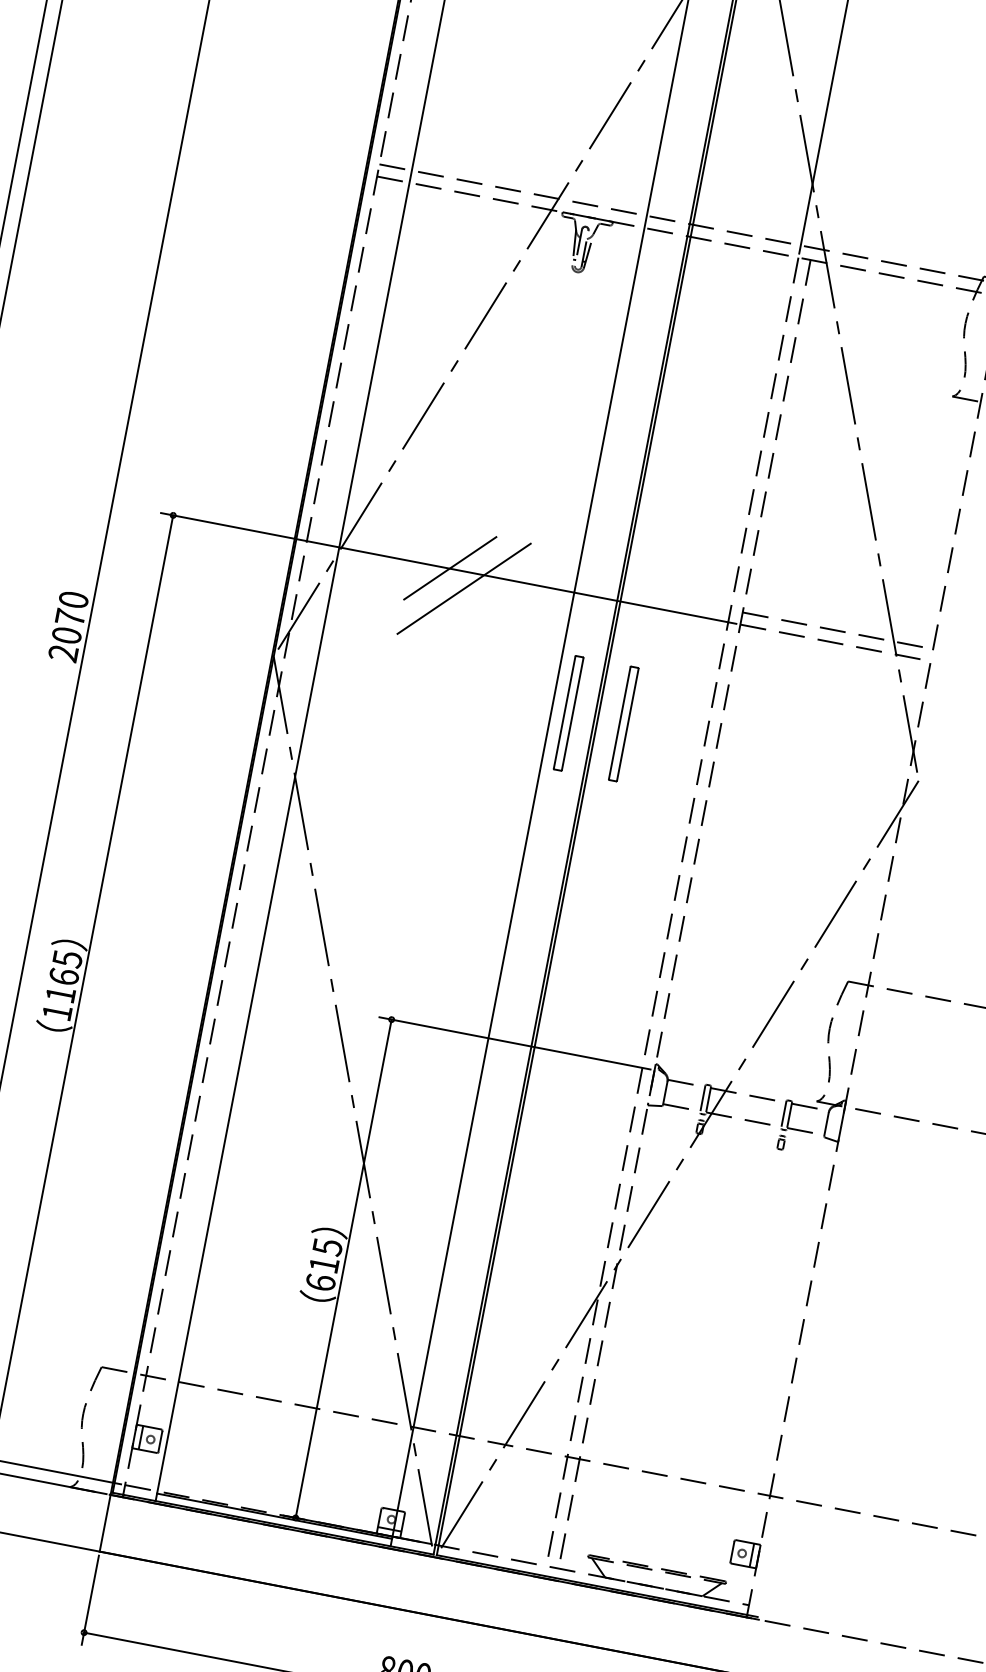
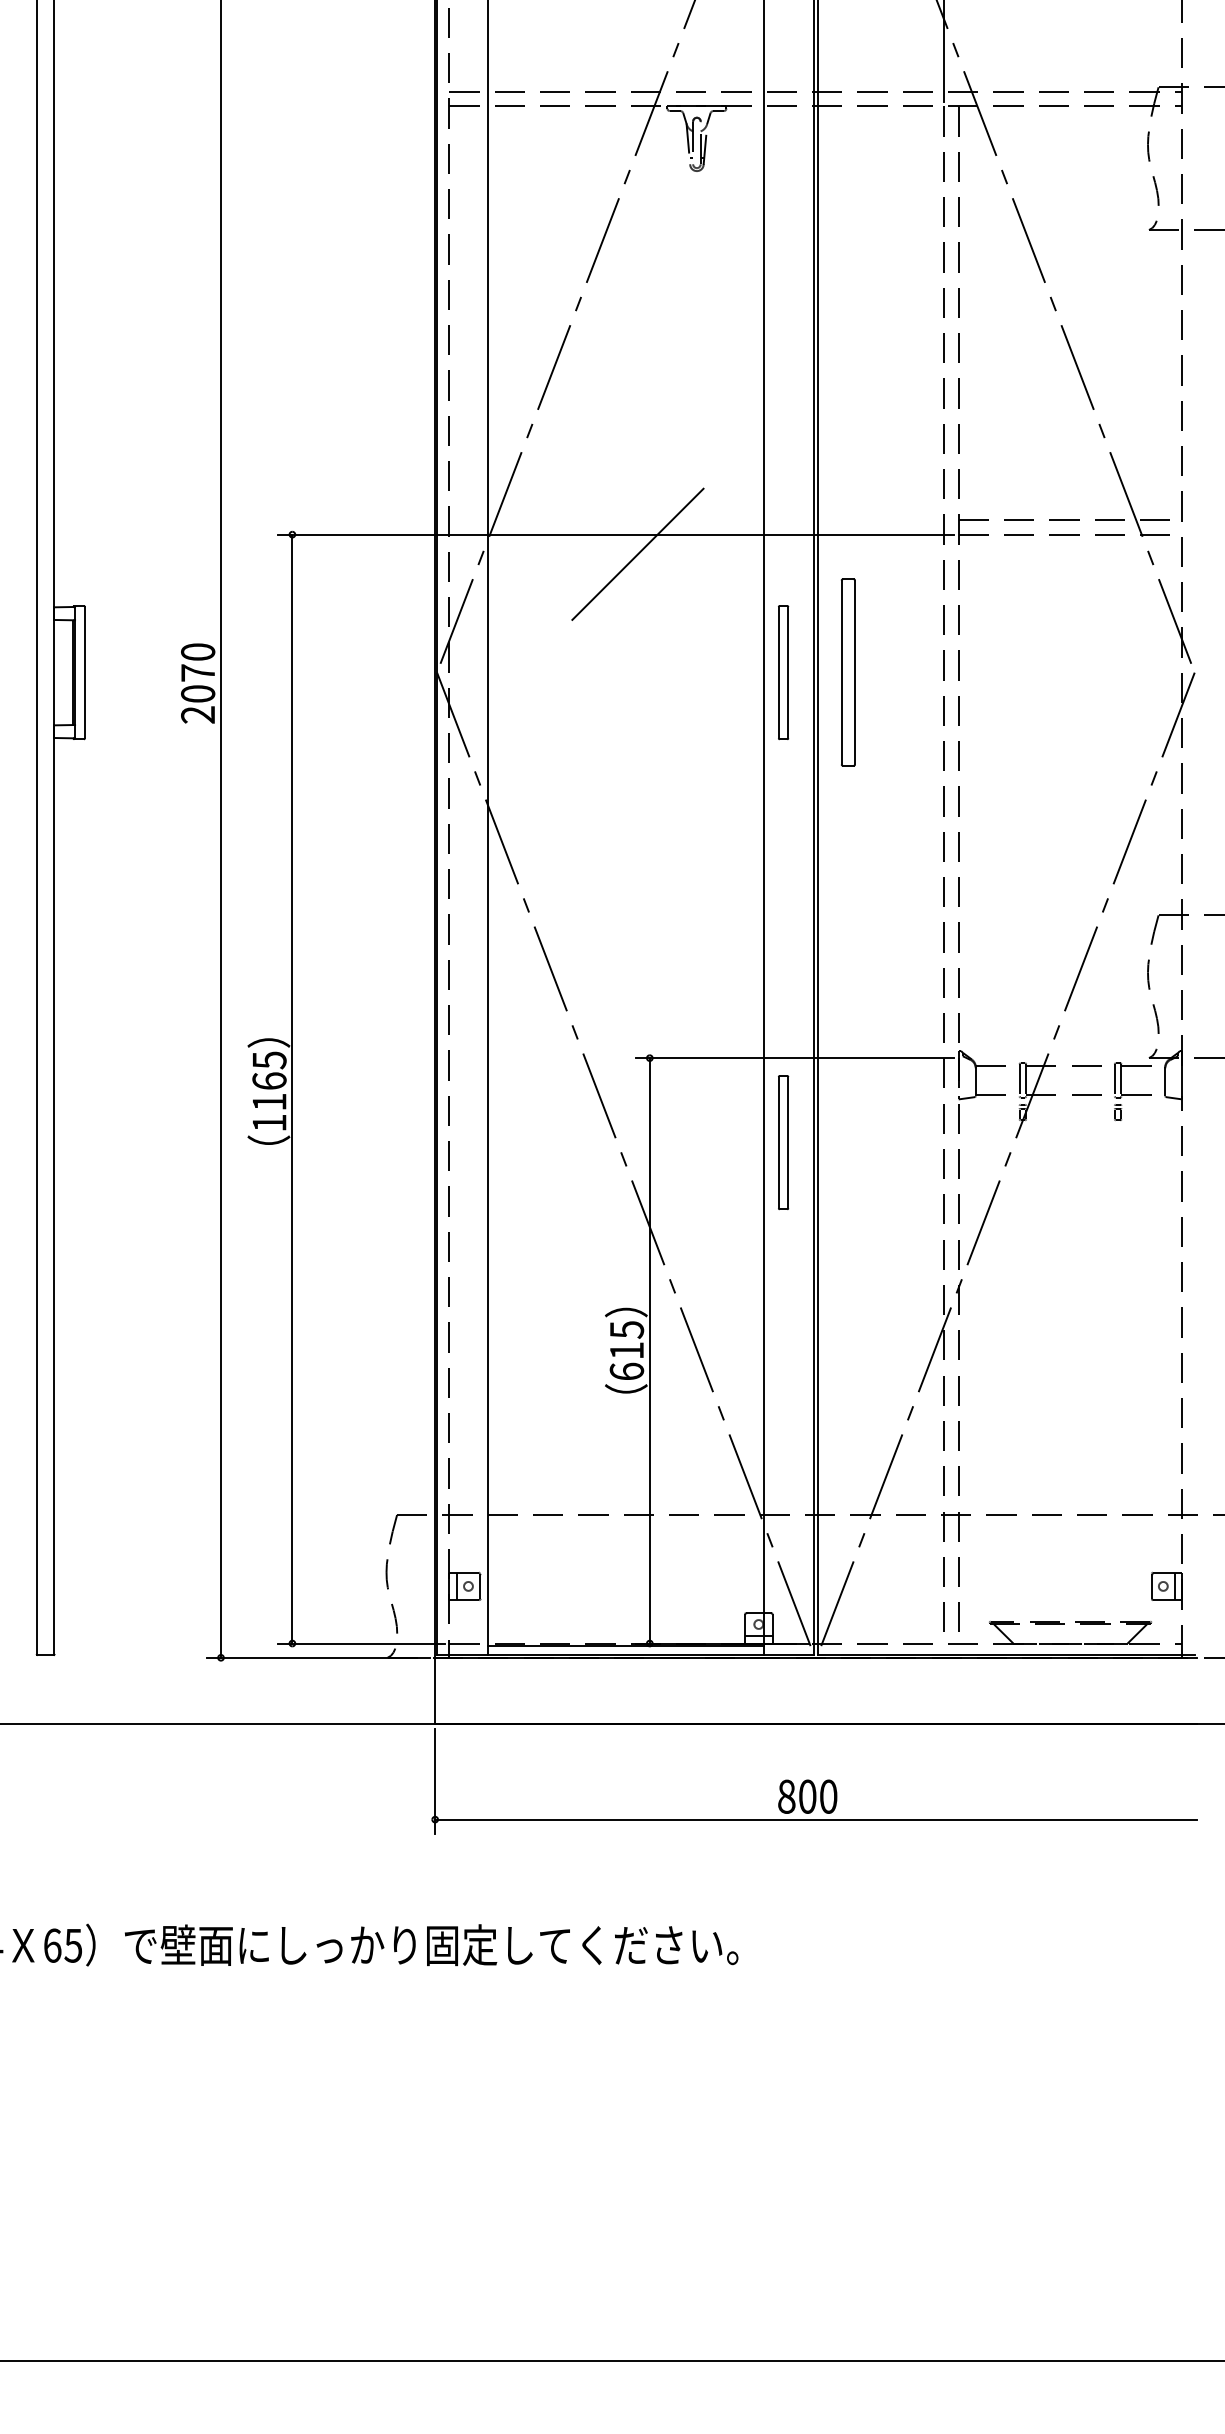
line: (450, 567) -> (617, 533), removed
part: (623, 723) -> (847, 672), size x1.4
part: (491, 1113) -> (783, 1142), added

